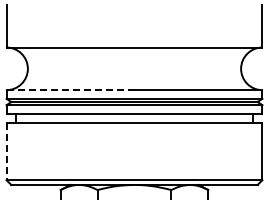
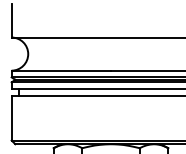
line: (70, 90) -> (61, 70), dashed -> solid
line: (6, 152) -> (11, 119), dashed -> solid

